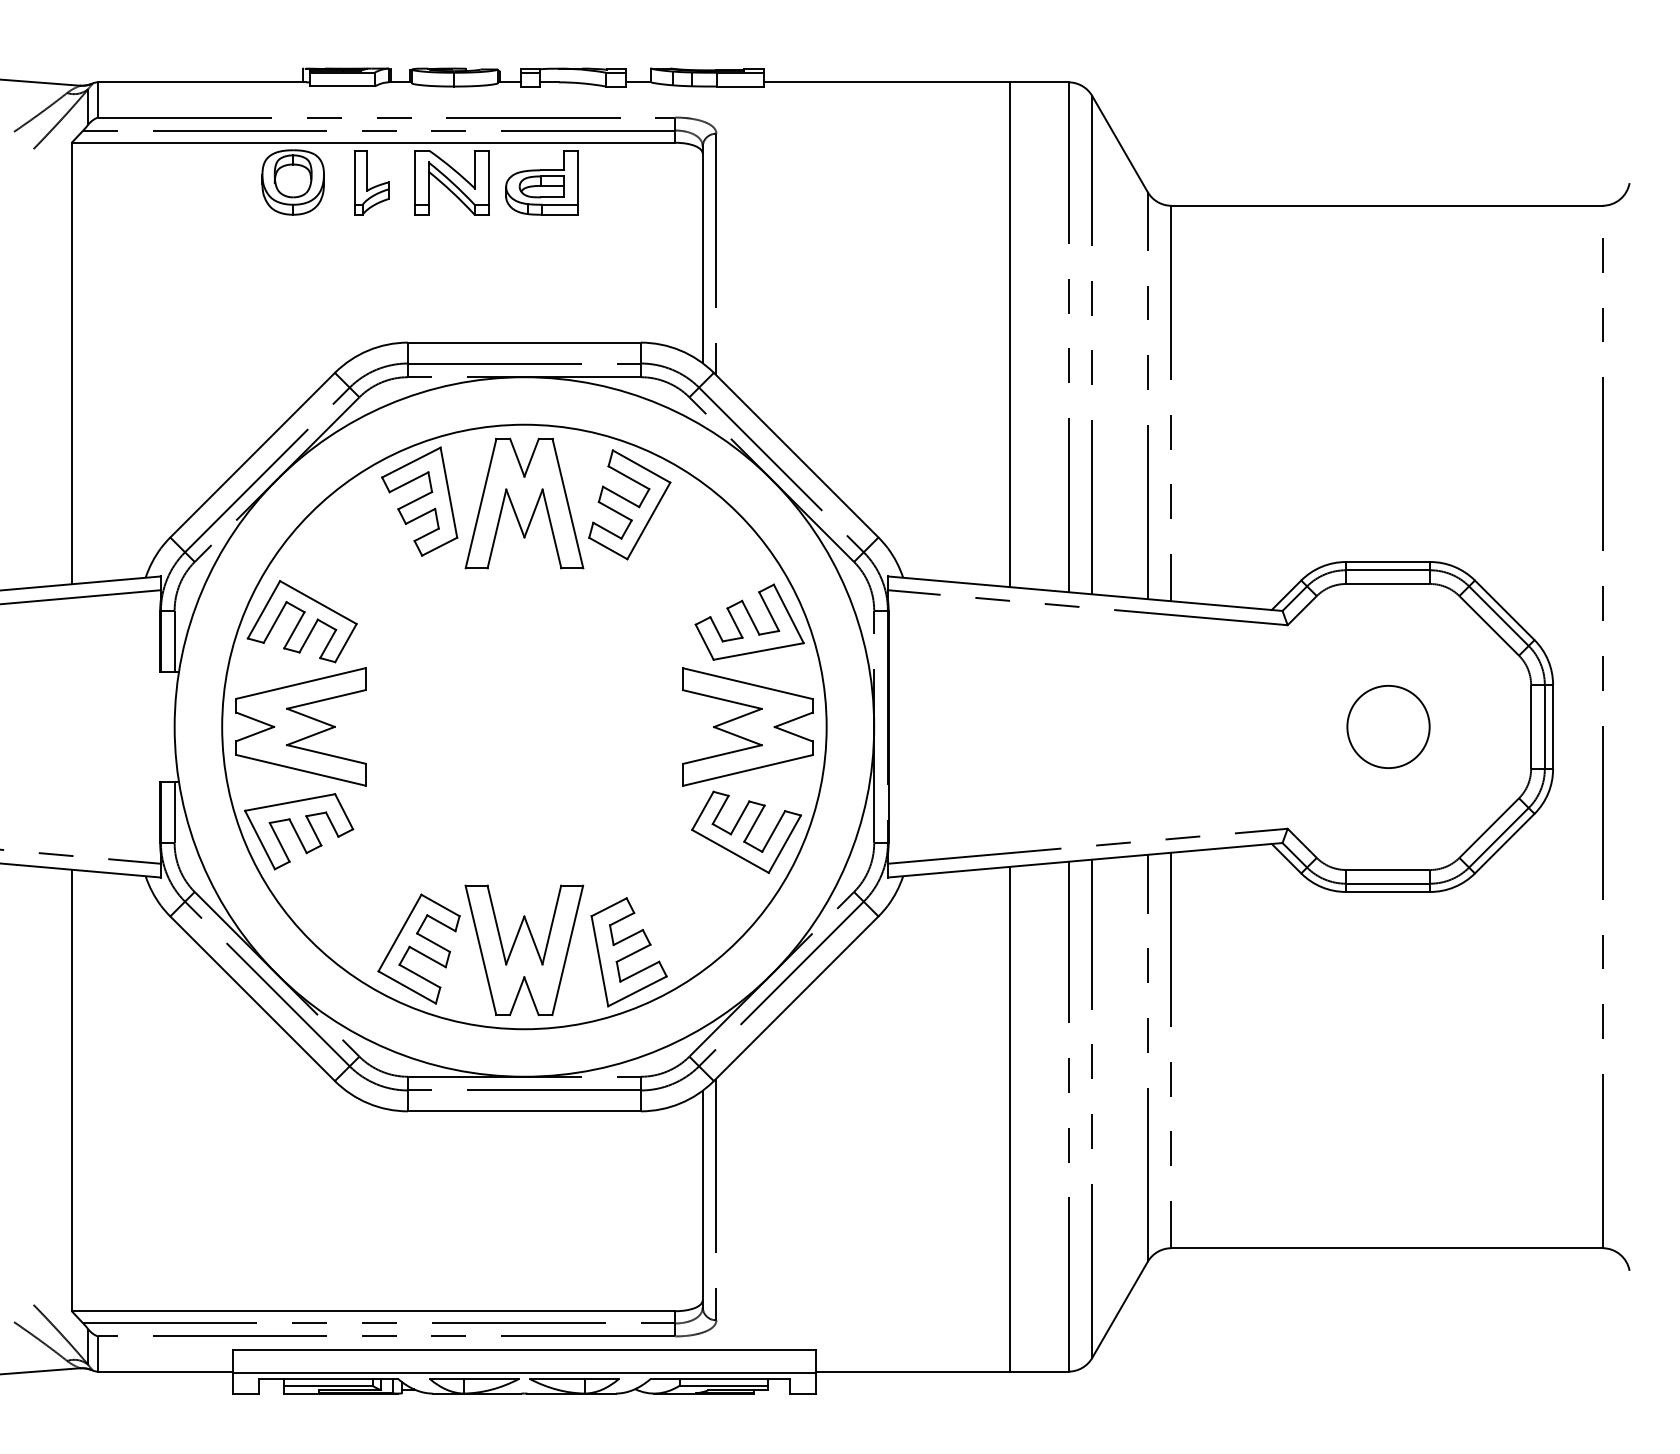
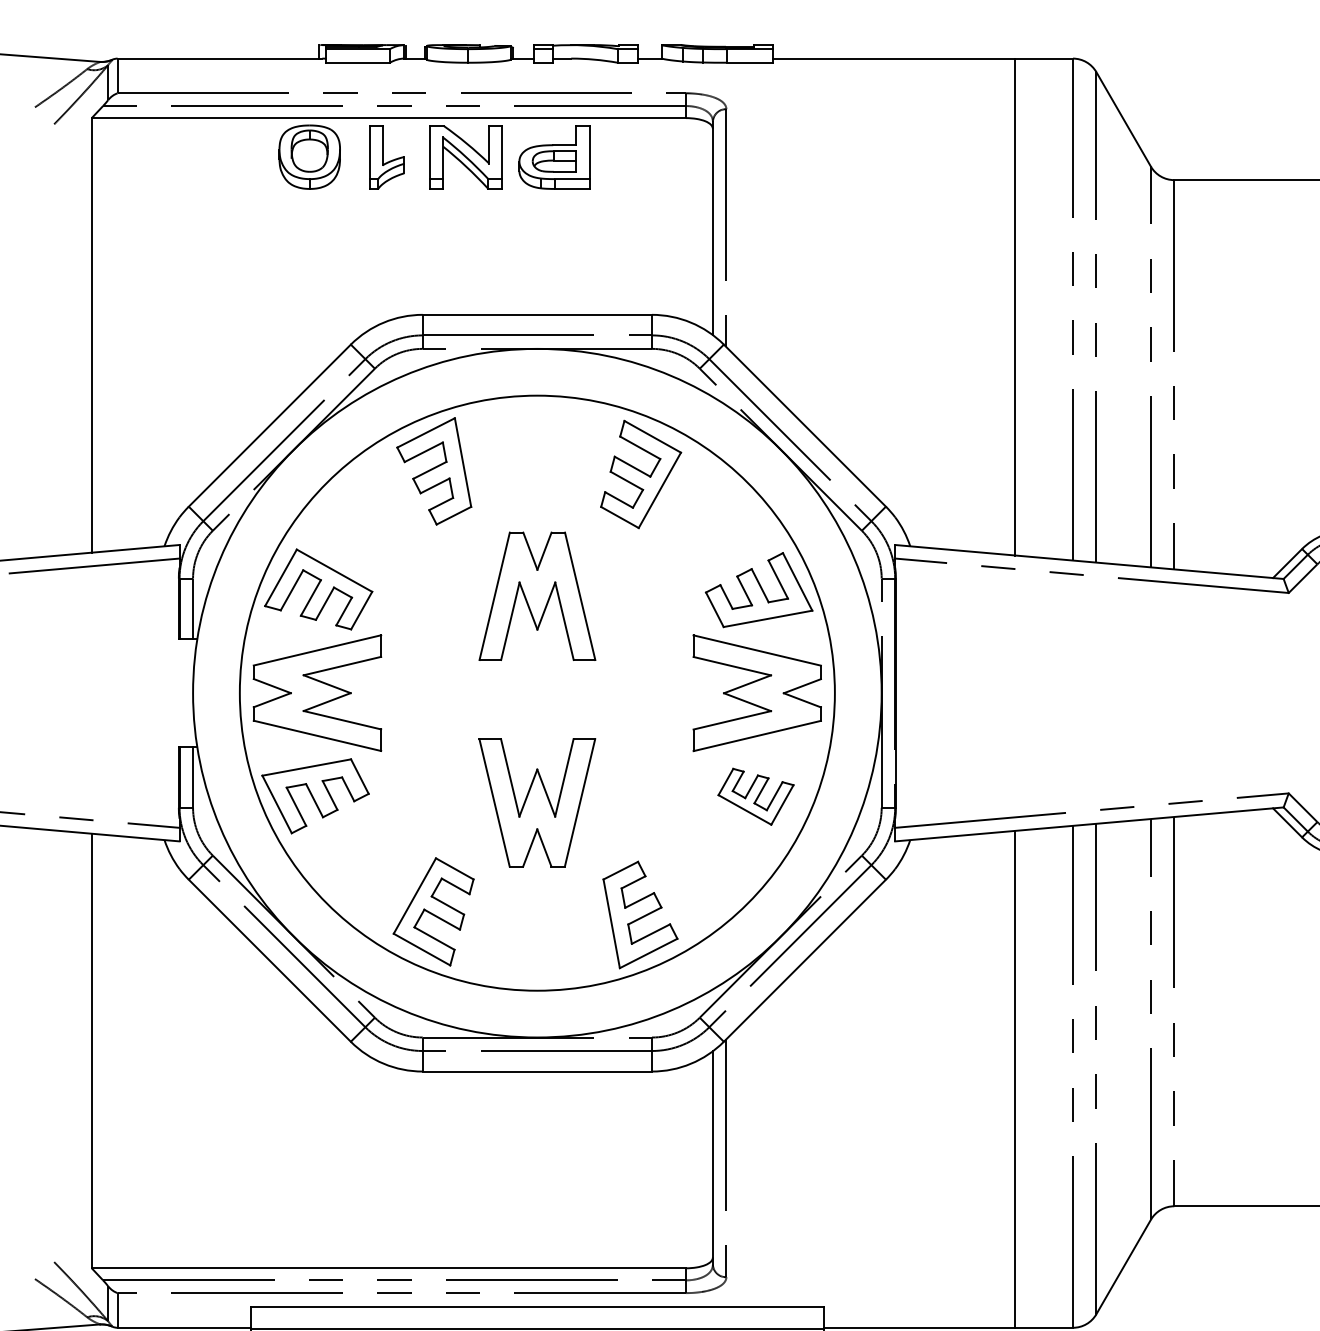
part: (524, 503) -> (537, 596), moved
part: (746, 831) -> (755, 796), size x0.7
part: (524, 950) -> (537, 802), moved

